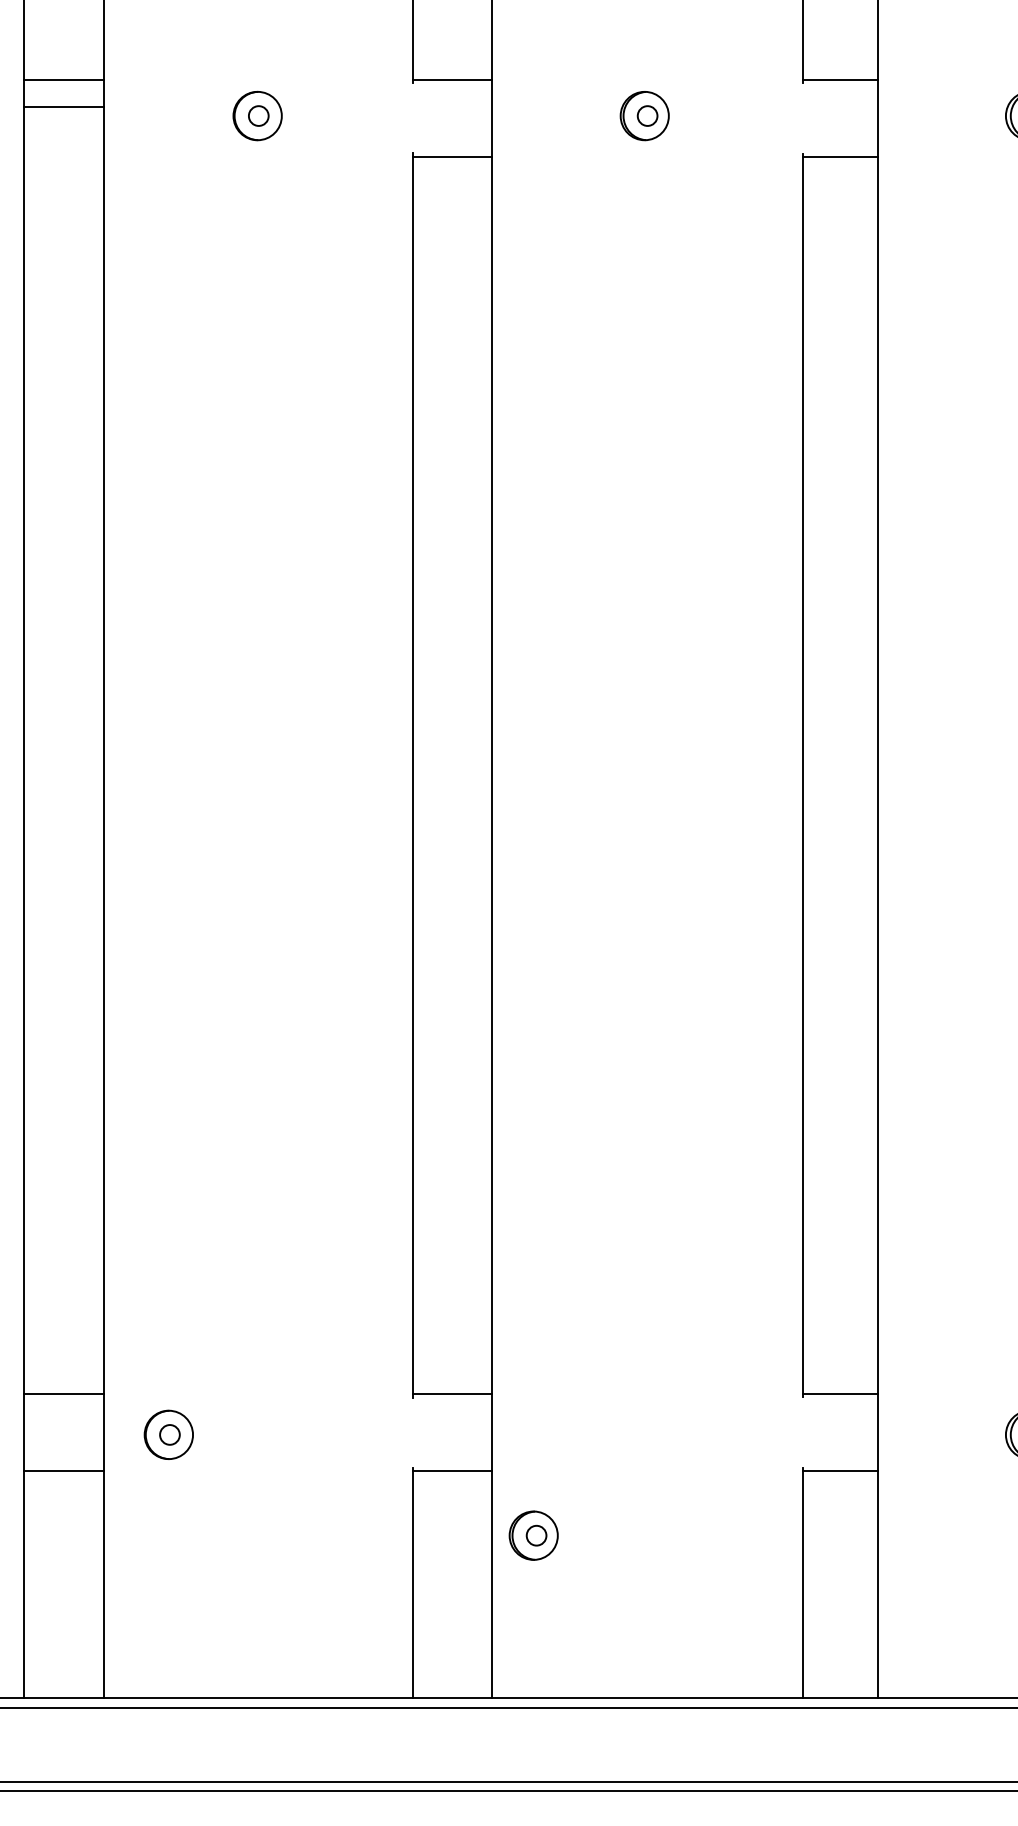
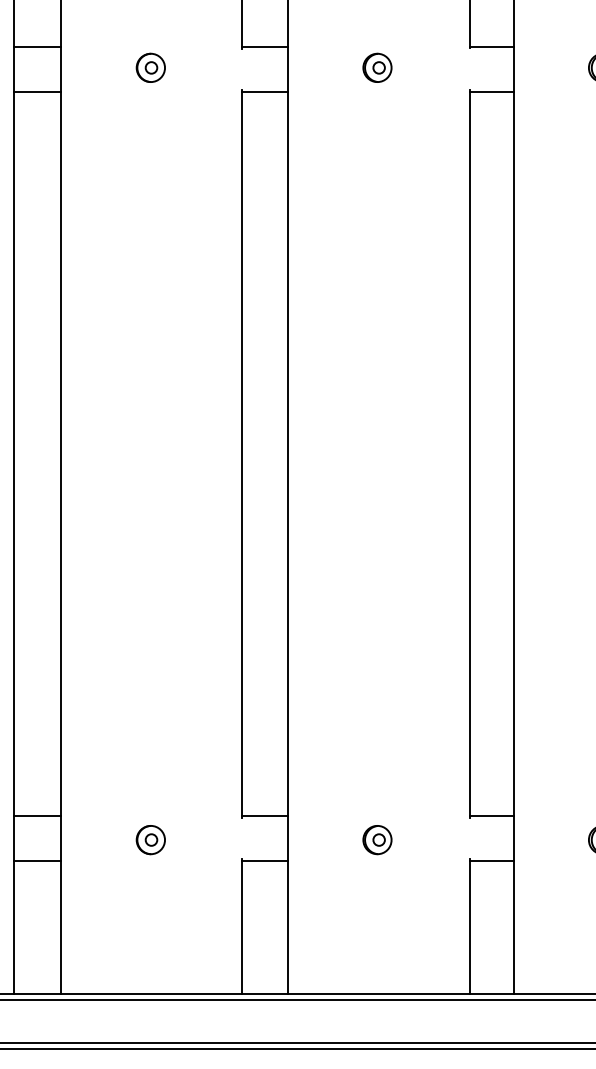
line: (62, 106) -> (36, 91), moved
part: (168, 1435) -> (150, 840), moved
part: (533, 1536) -> (377, 840), moved

